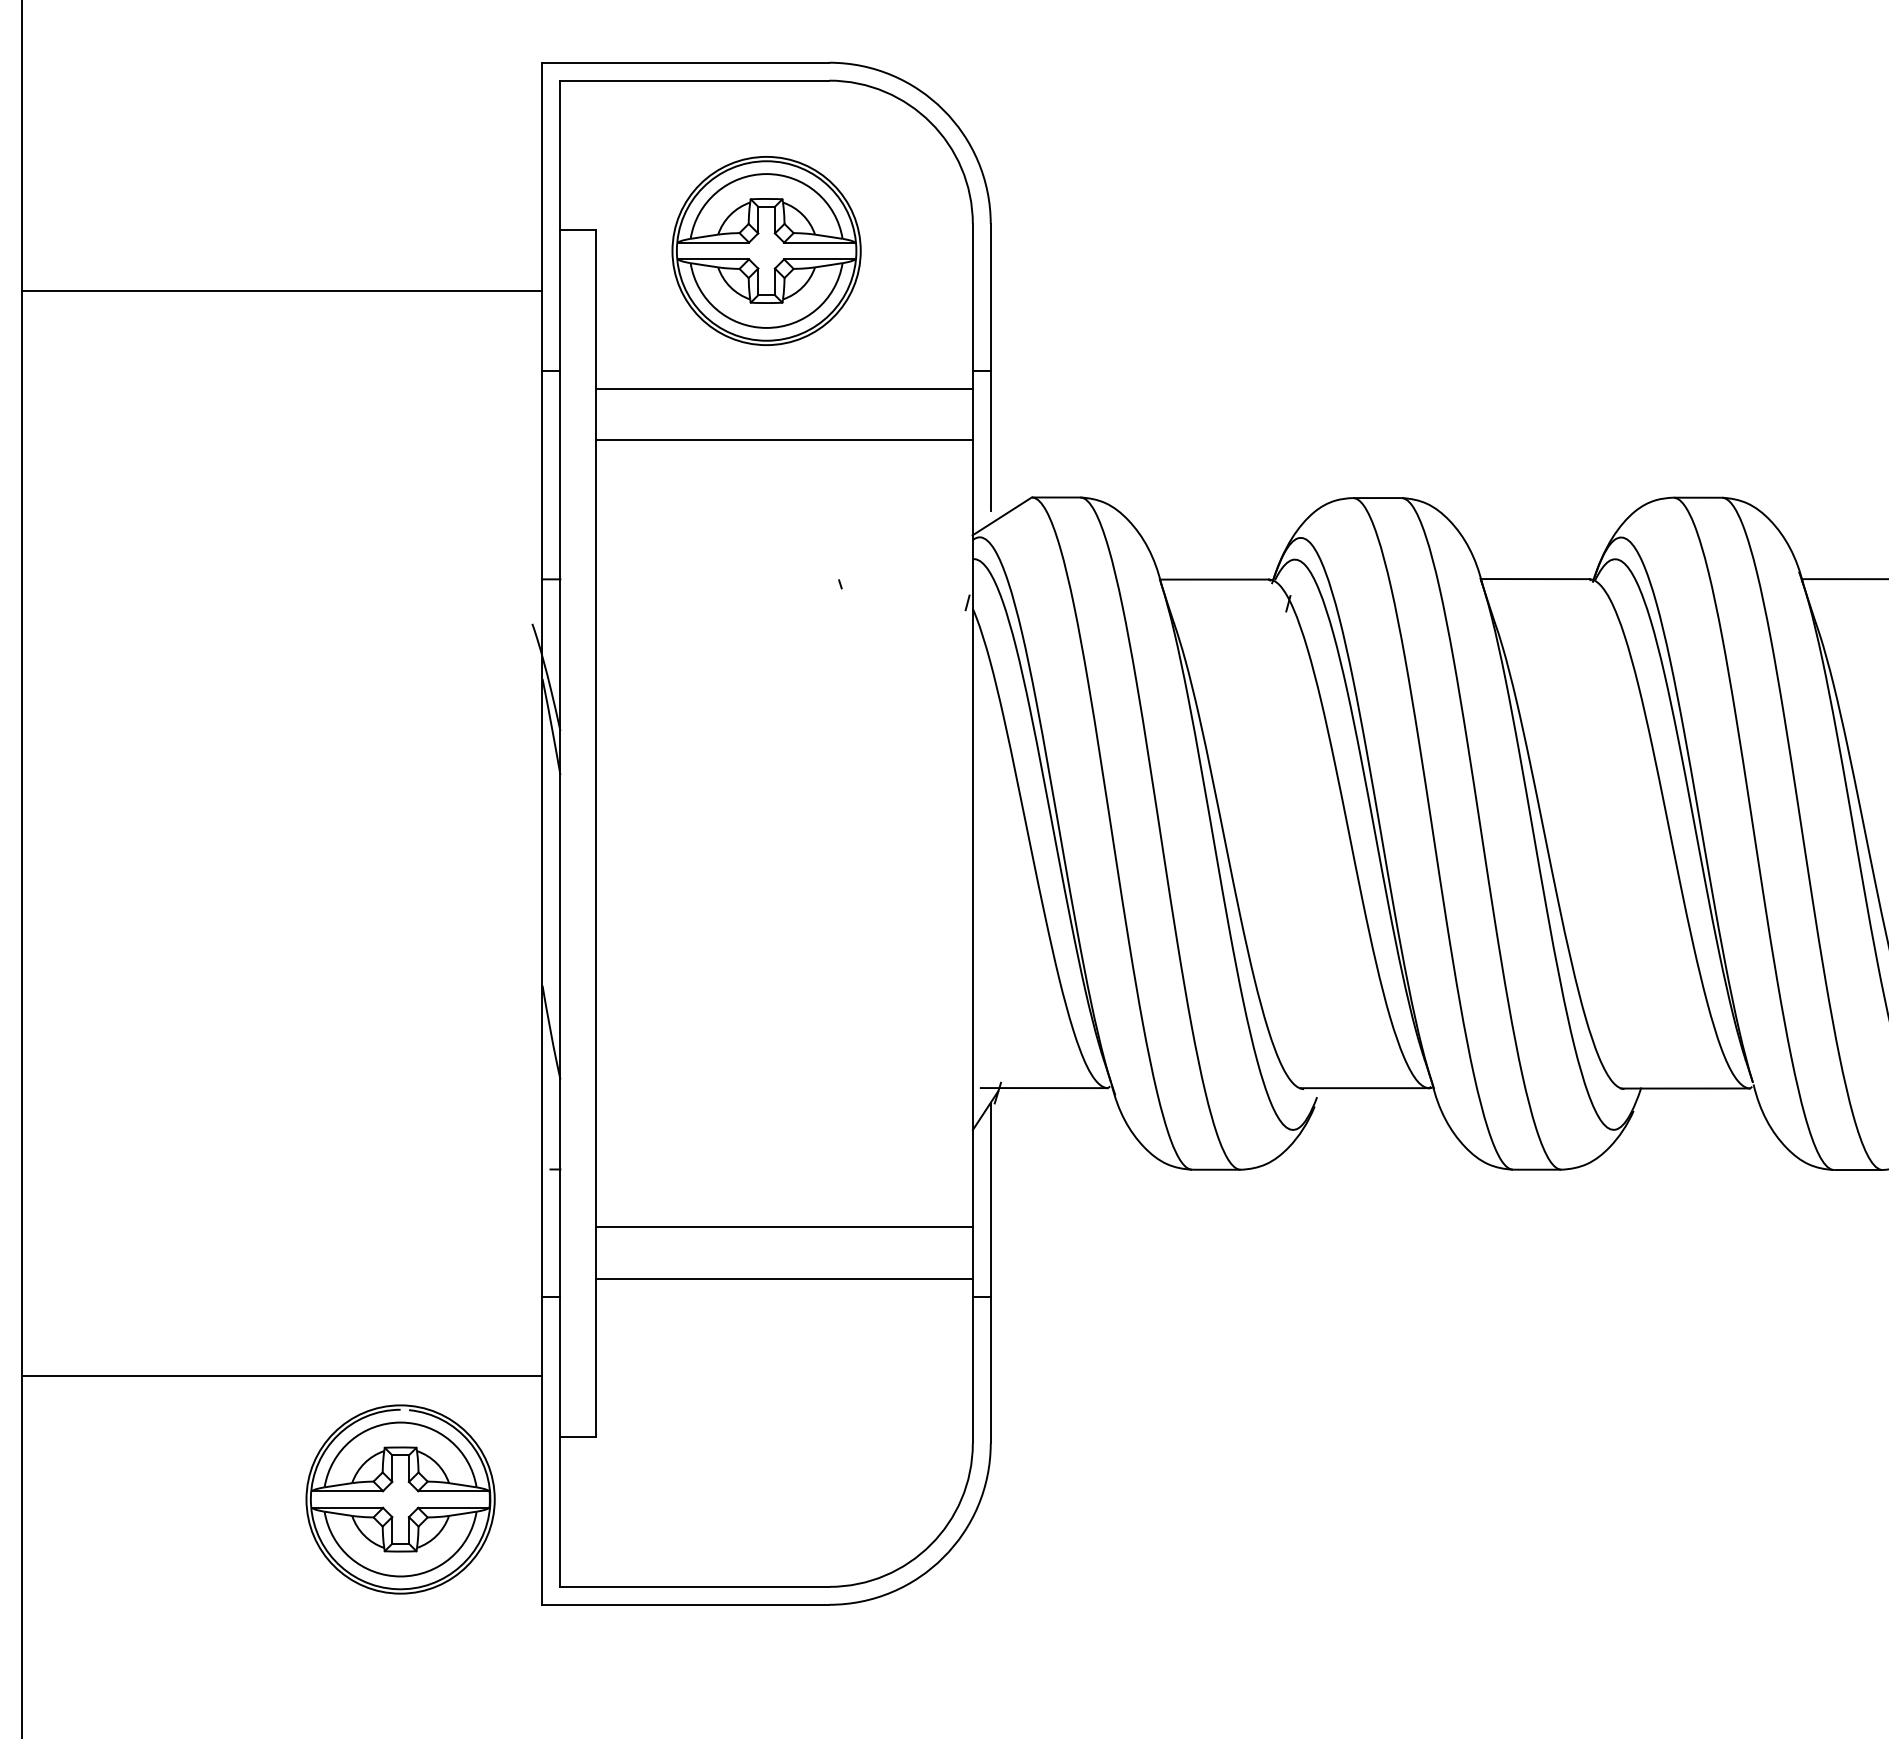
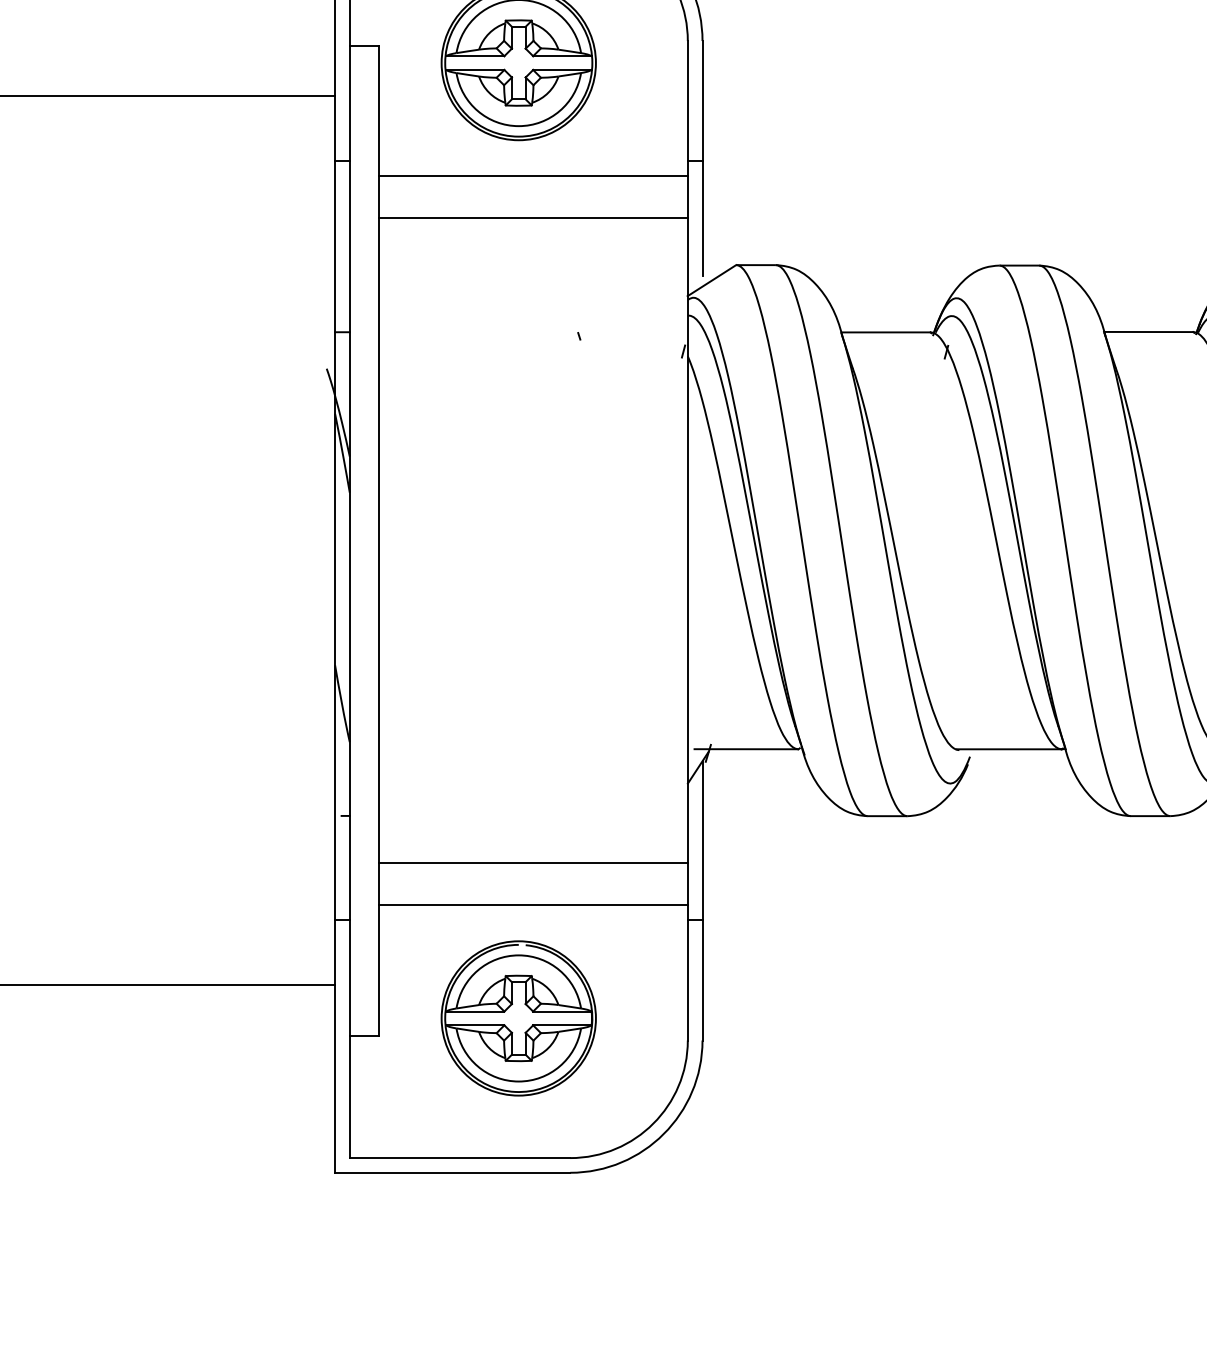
part: (400, 1499) -> (518, 1018), moved

